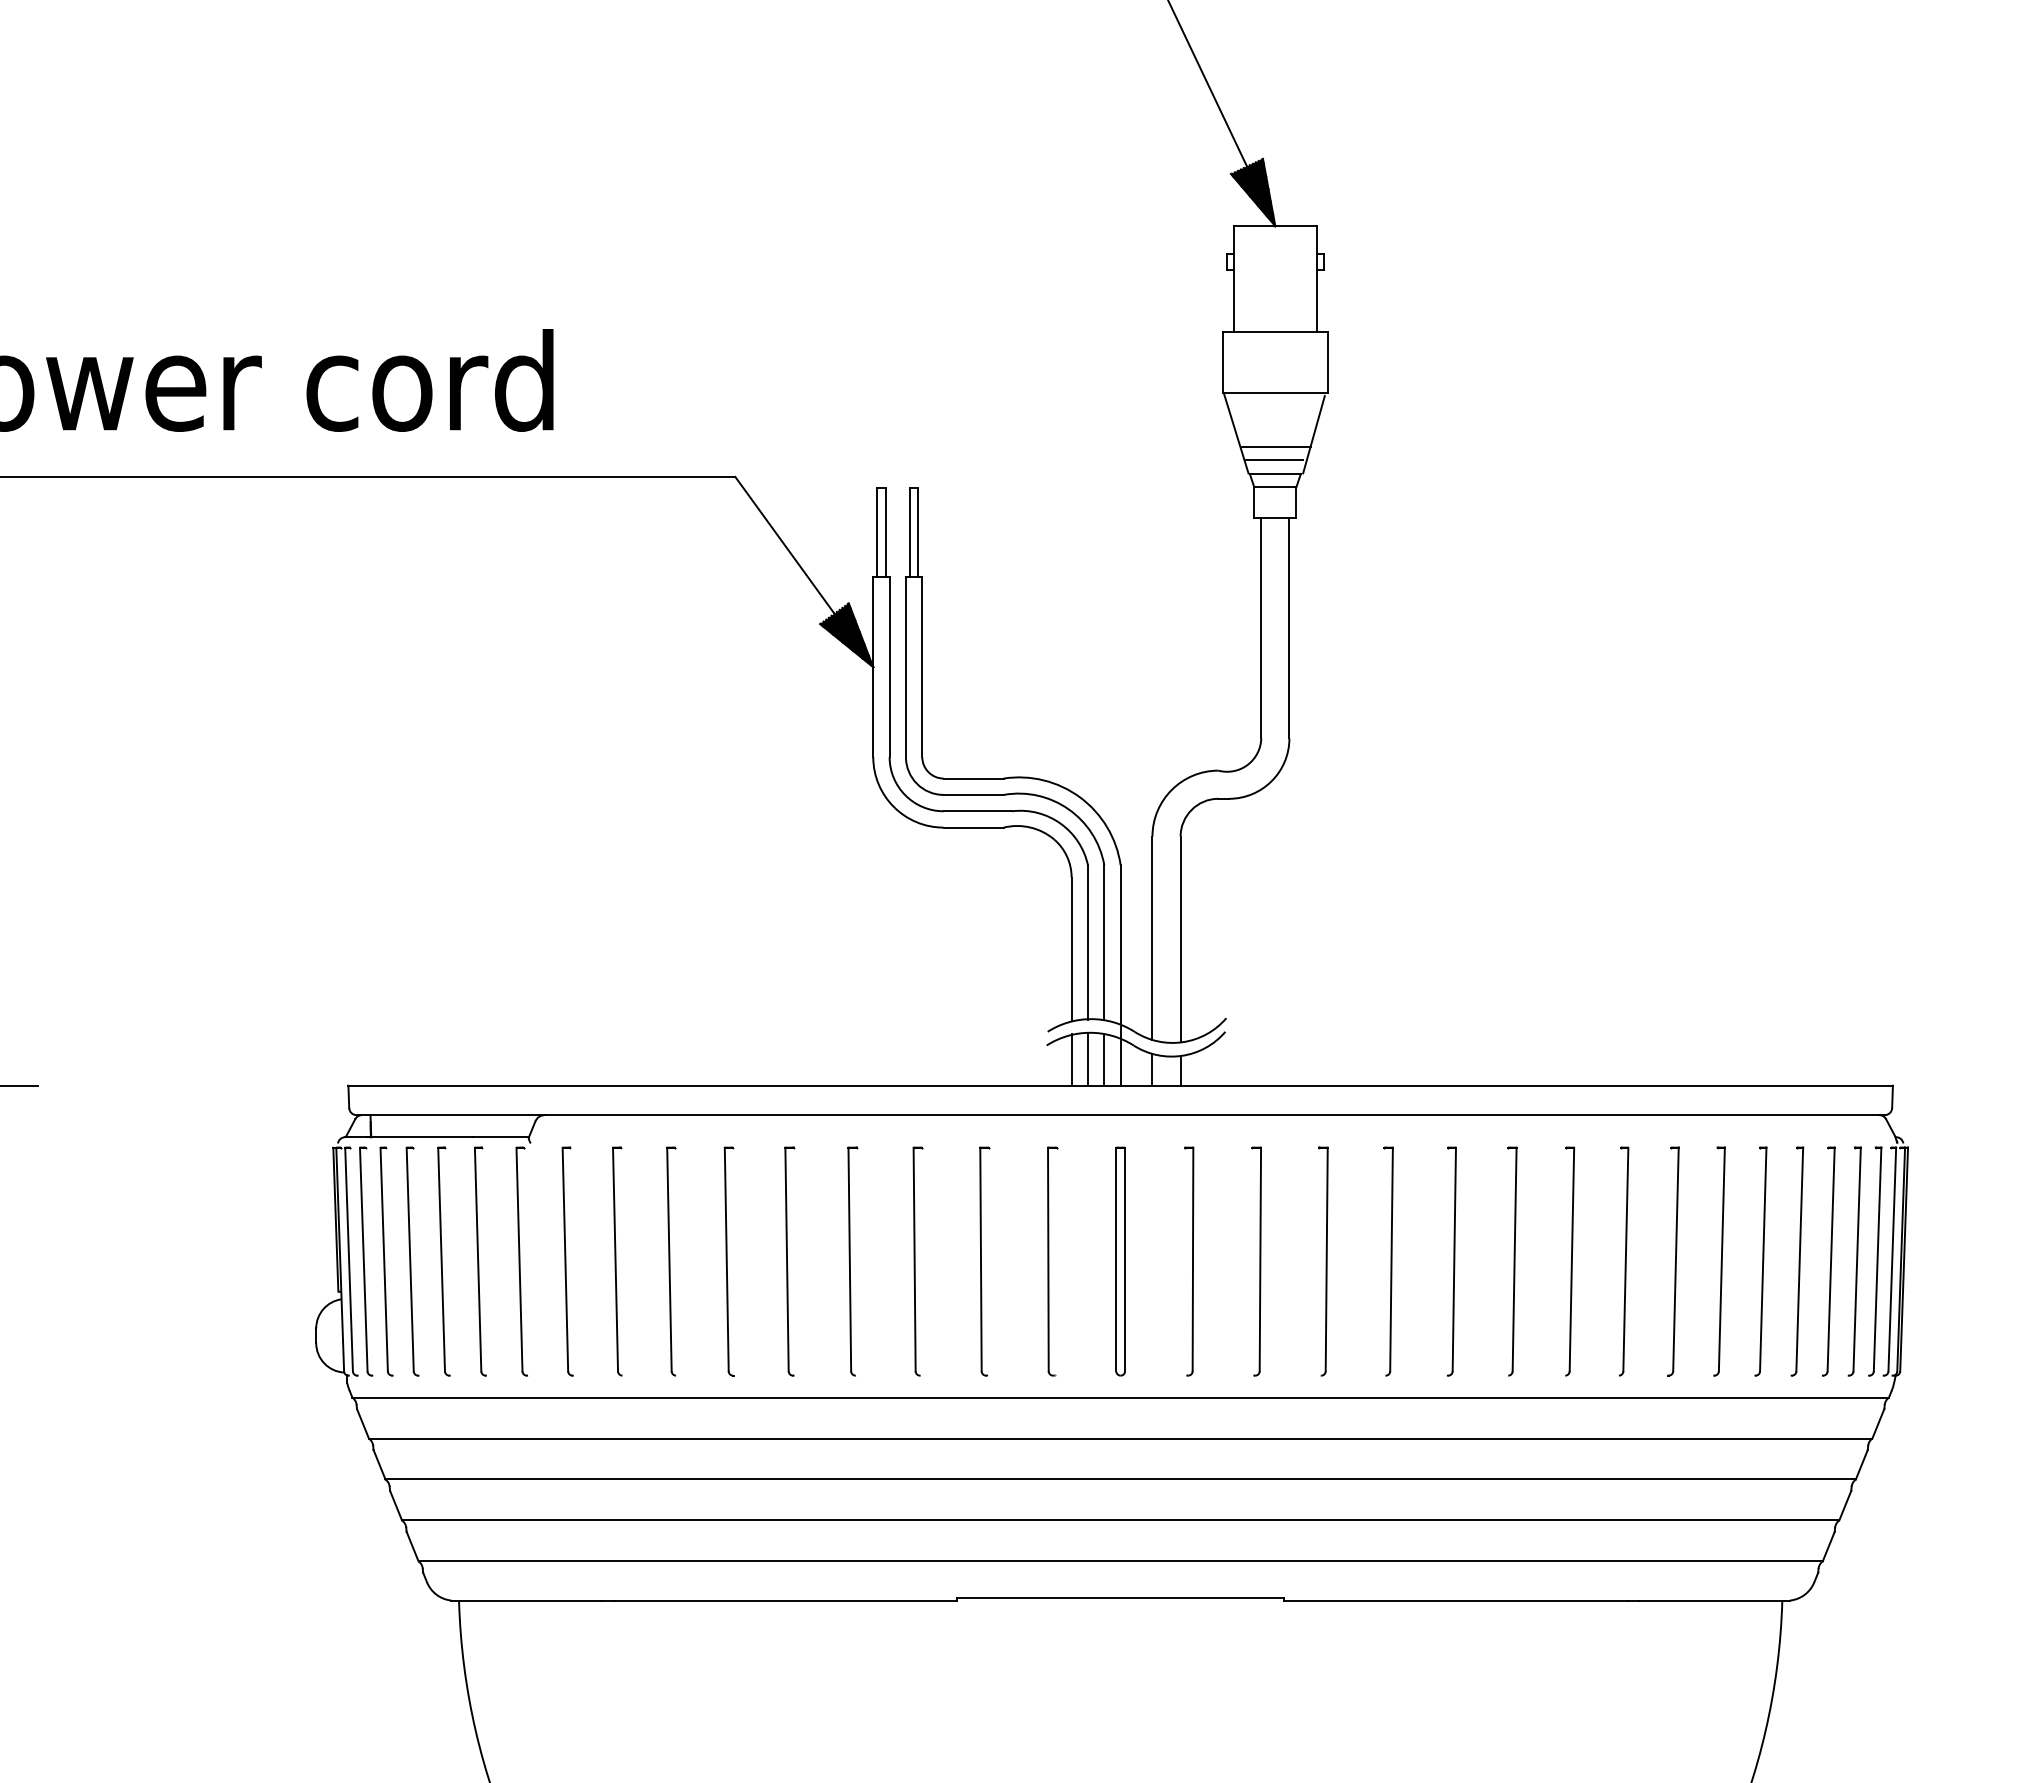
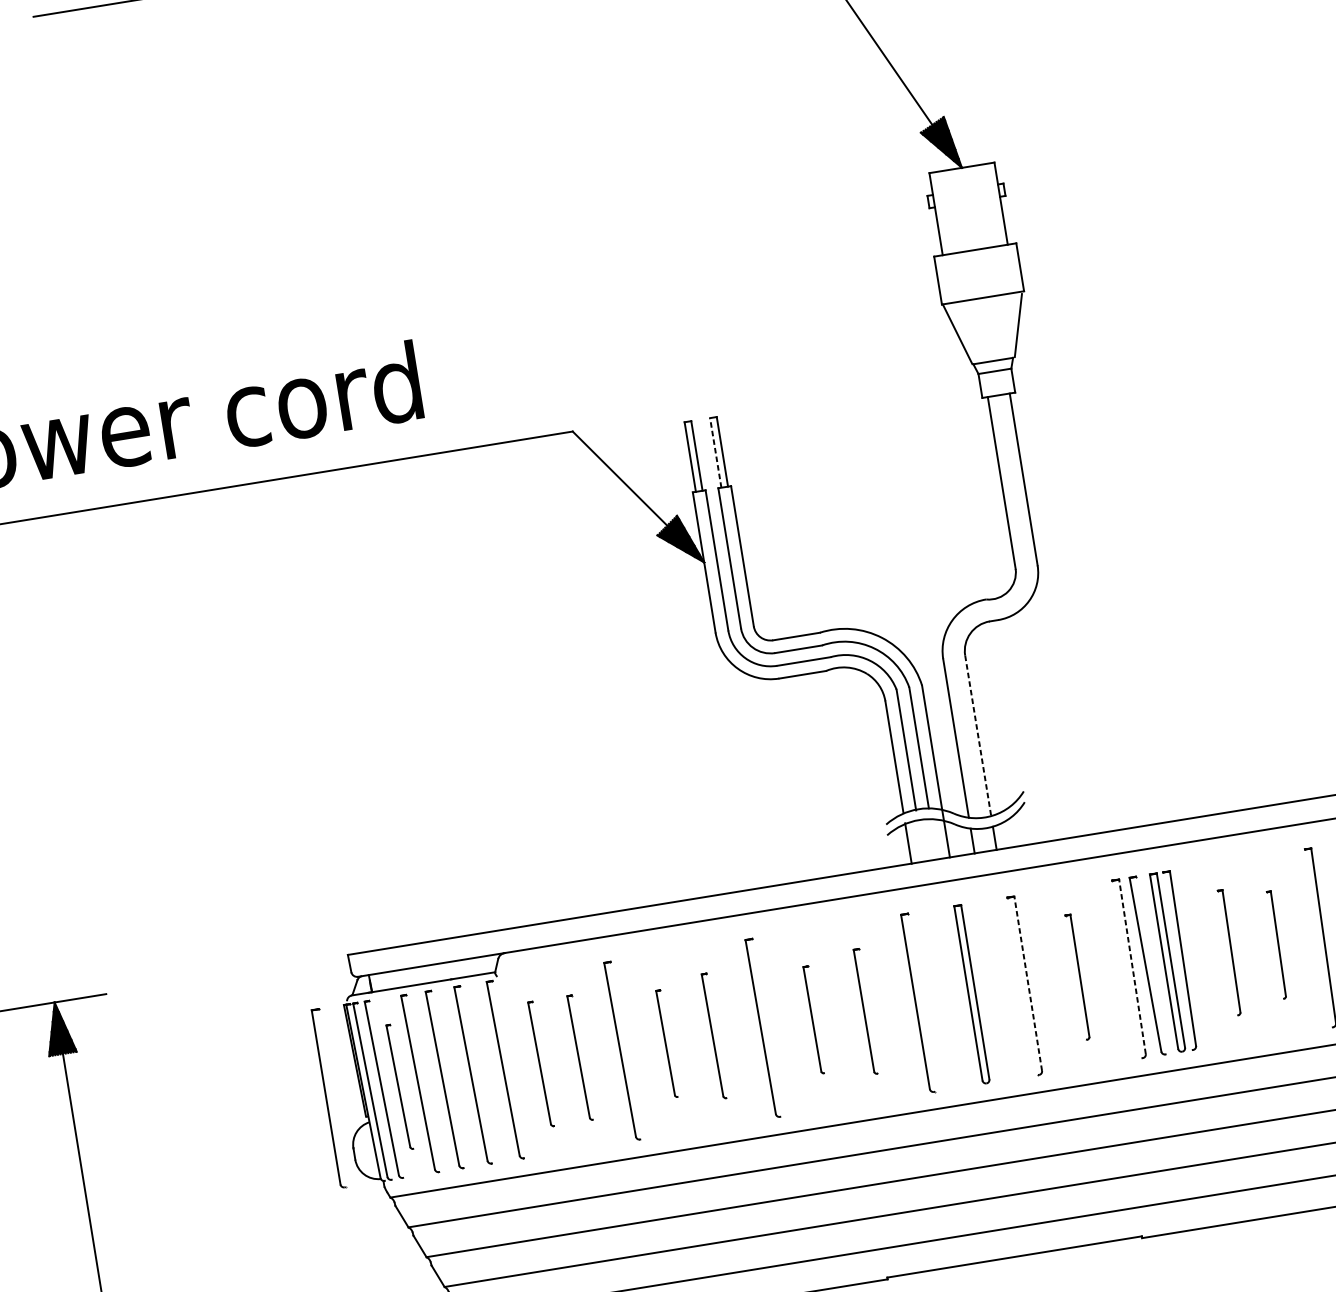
line: (1276, 446) -> (990, 339), removed
line: (1274, 460) -> (990, 350), removed
line: (909, 532) -> (715, 452), solid -> dashed
line: (1180, 939) -> (978, 735), solid -> dashed
line: (1087, 1059) -> (920, 841), removed
line: (1104, 1059) -> (933, 839), removed
line: (1192, 1259) -> (1027, 983), solid -> dashed
line: (1326, 1259) -> (1132, 966), solid -> dashed
part: (296, 1261) -> (329, 1098), added
part: (386, 1261) -> (399, 1087), size x0.7
part: (567, 1261) -> (540, 1064), size x0.7
part: (617, 1261) -> (579, 1057), size x0.7
part: (728, 1261) -> (666, 1043), size x0.6
part: (789, 1261) -> (713, 1036), size x0.7
part: (917, 1261) -> (813, 1020), size x0.6
part: (984, 1261) -> (865, 1011), size x0.7
part: (1256, 1261) -> (1077, 977), size x0.7
part: (1345, 1261) -> (1147, 966), added
part: (1371, 1261) -> (1167, 962), added
part: (1451, 1261) -> (1230, 952), size x0.7
part: (1512, 1261) -> (1277, 944), size x0.6

